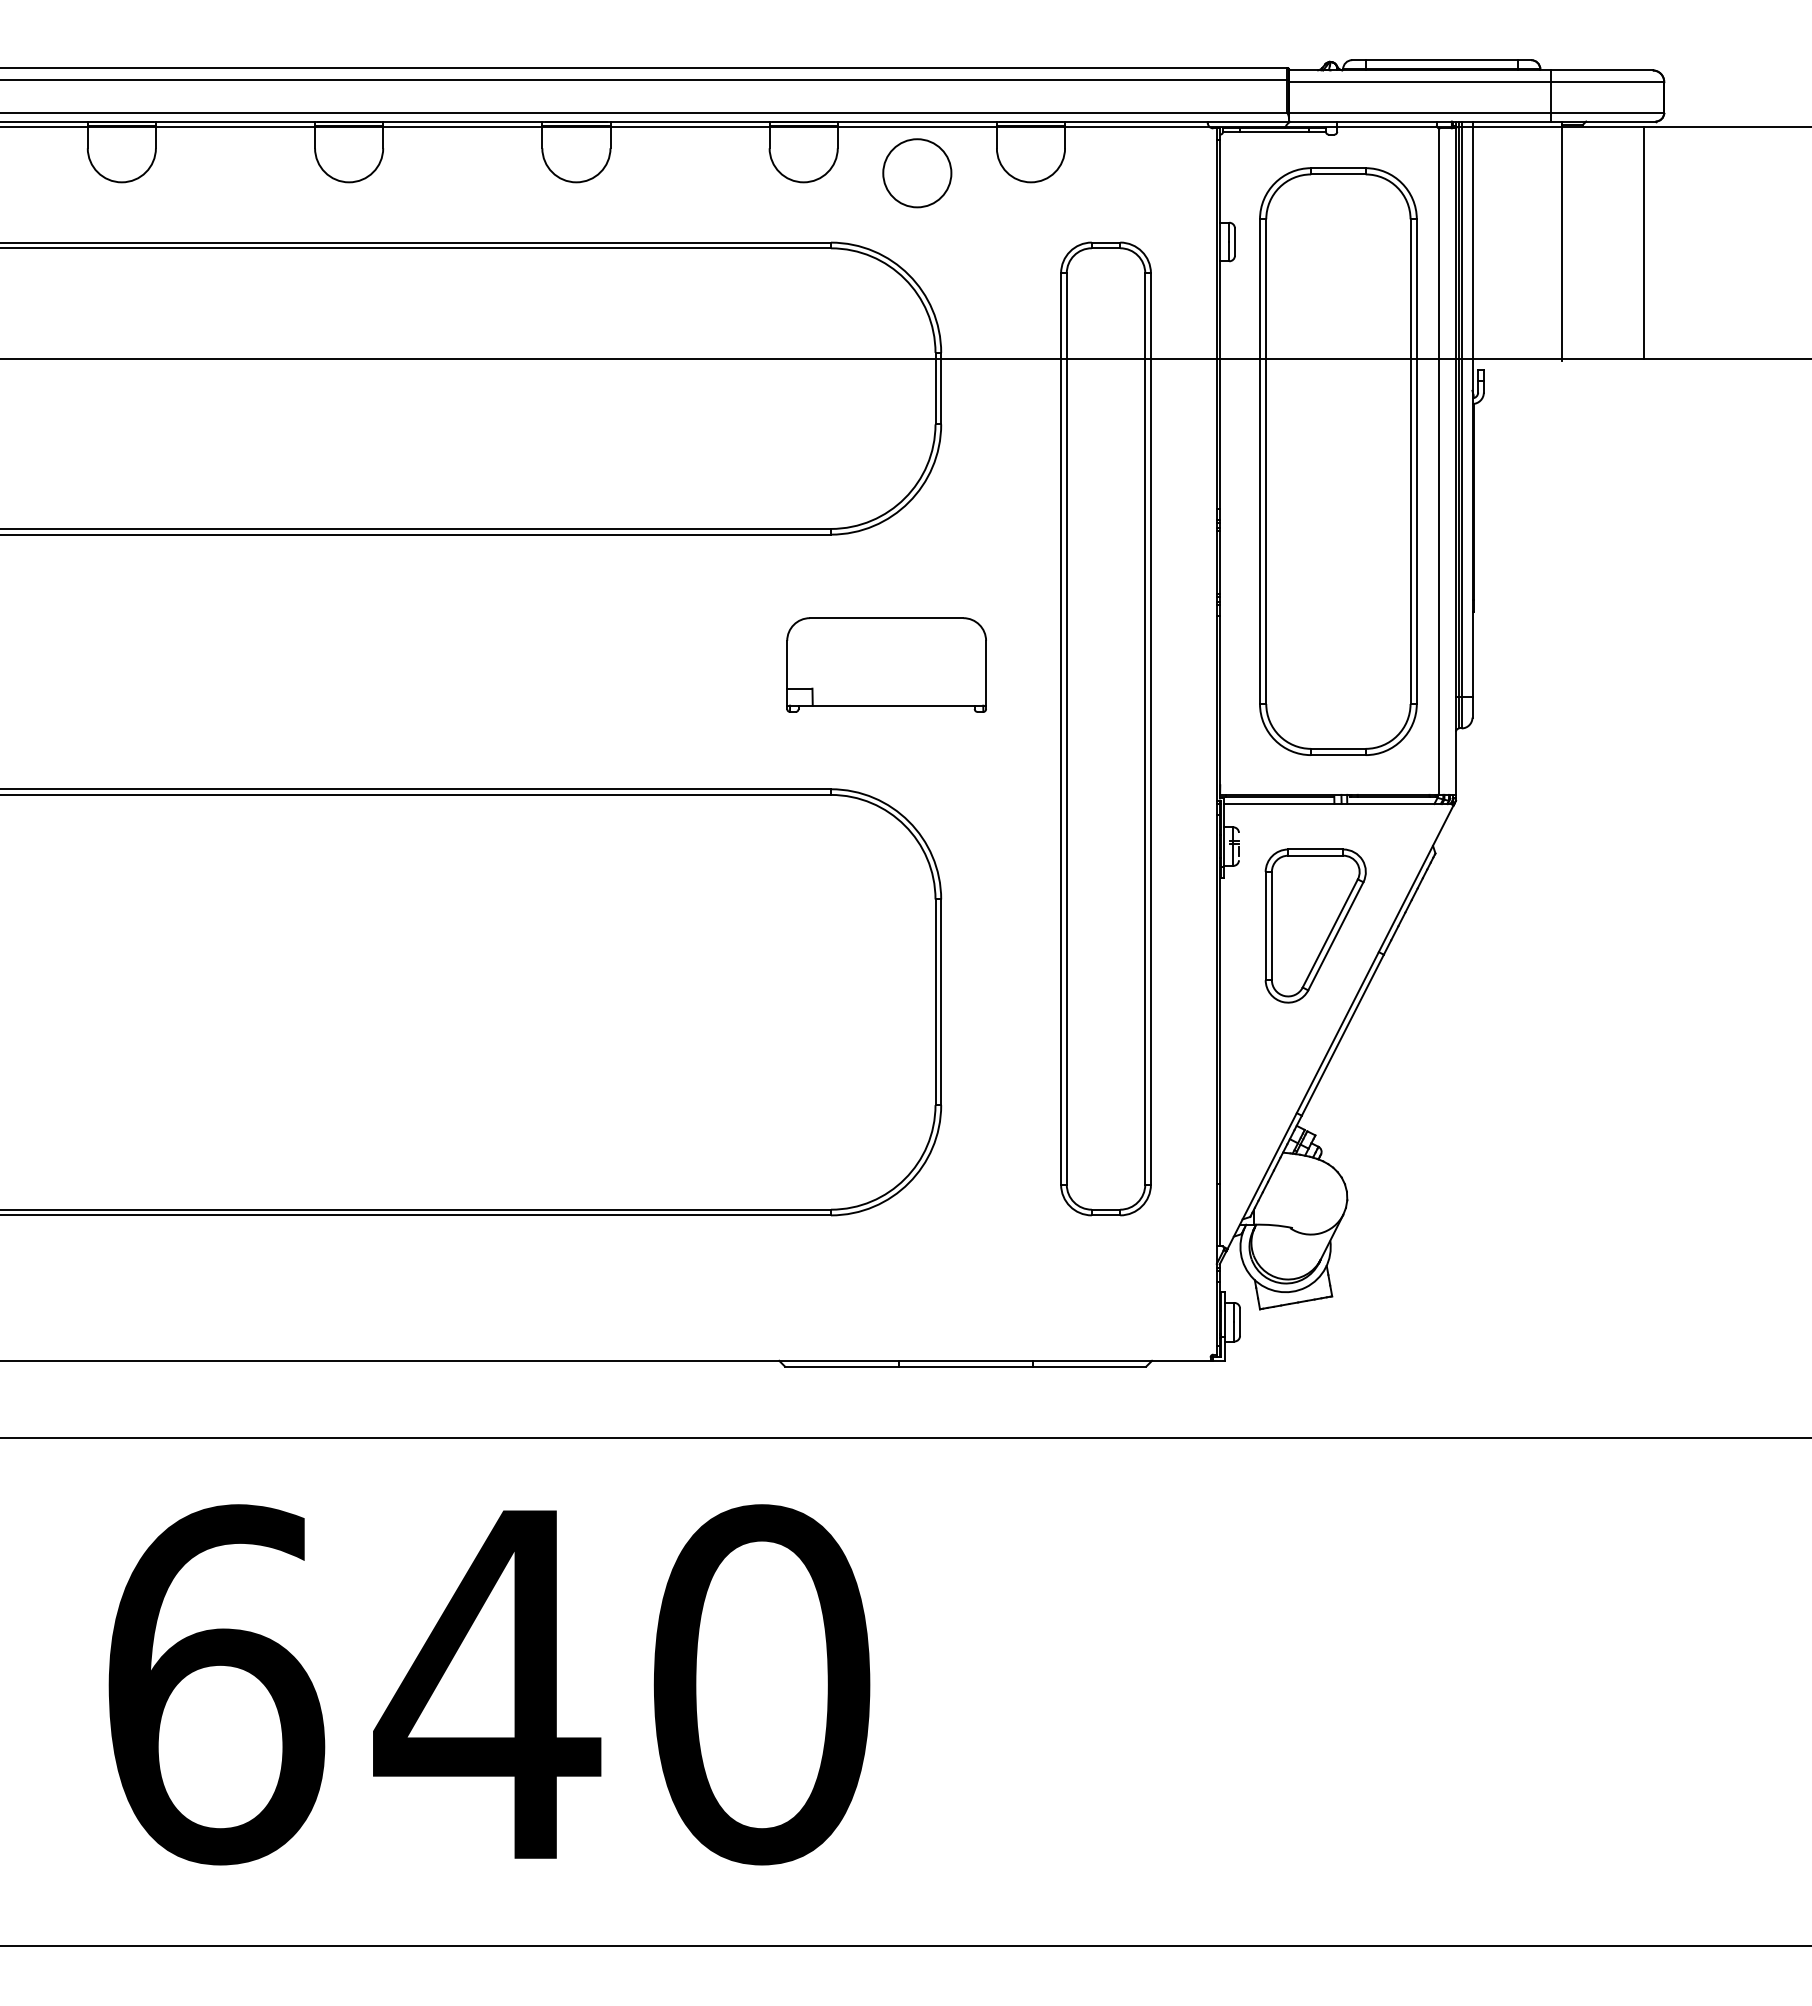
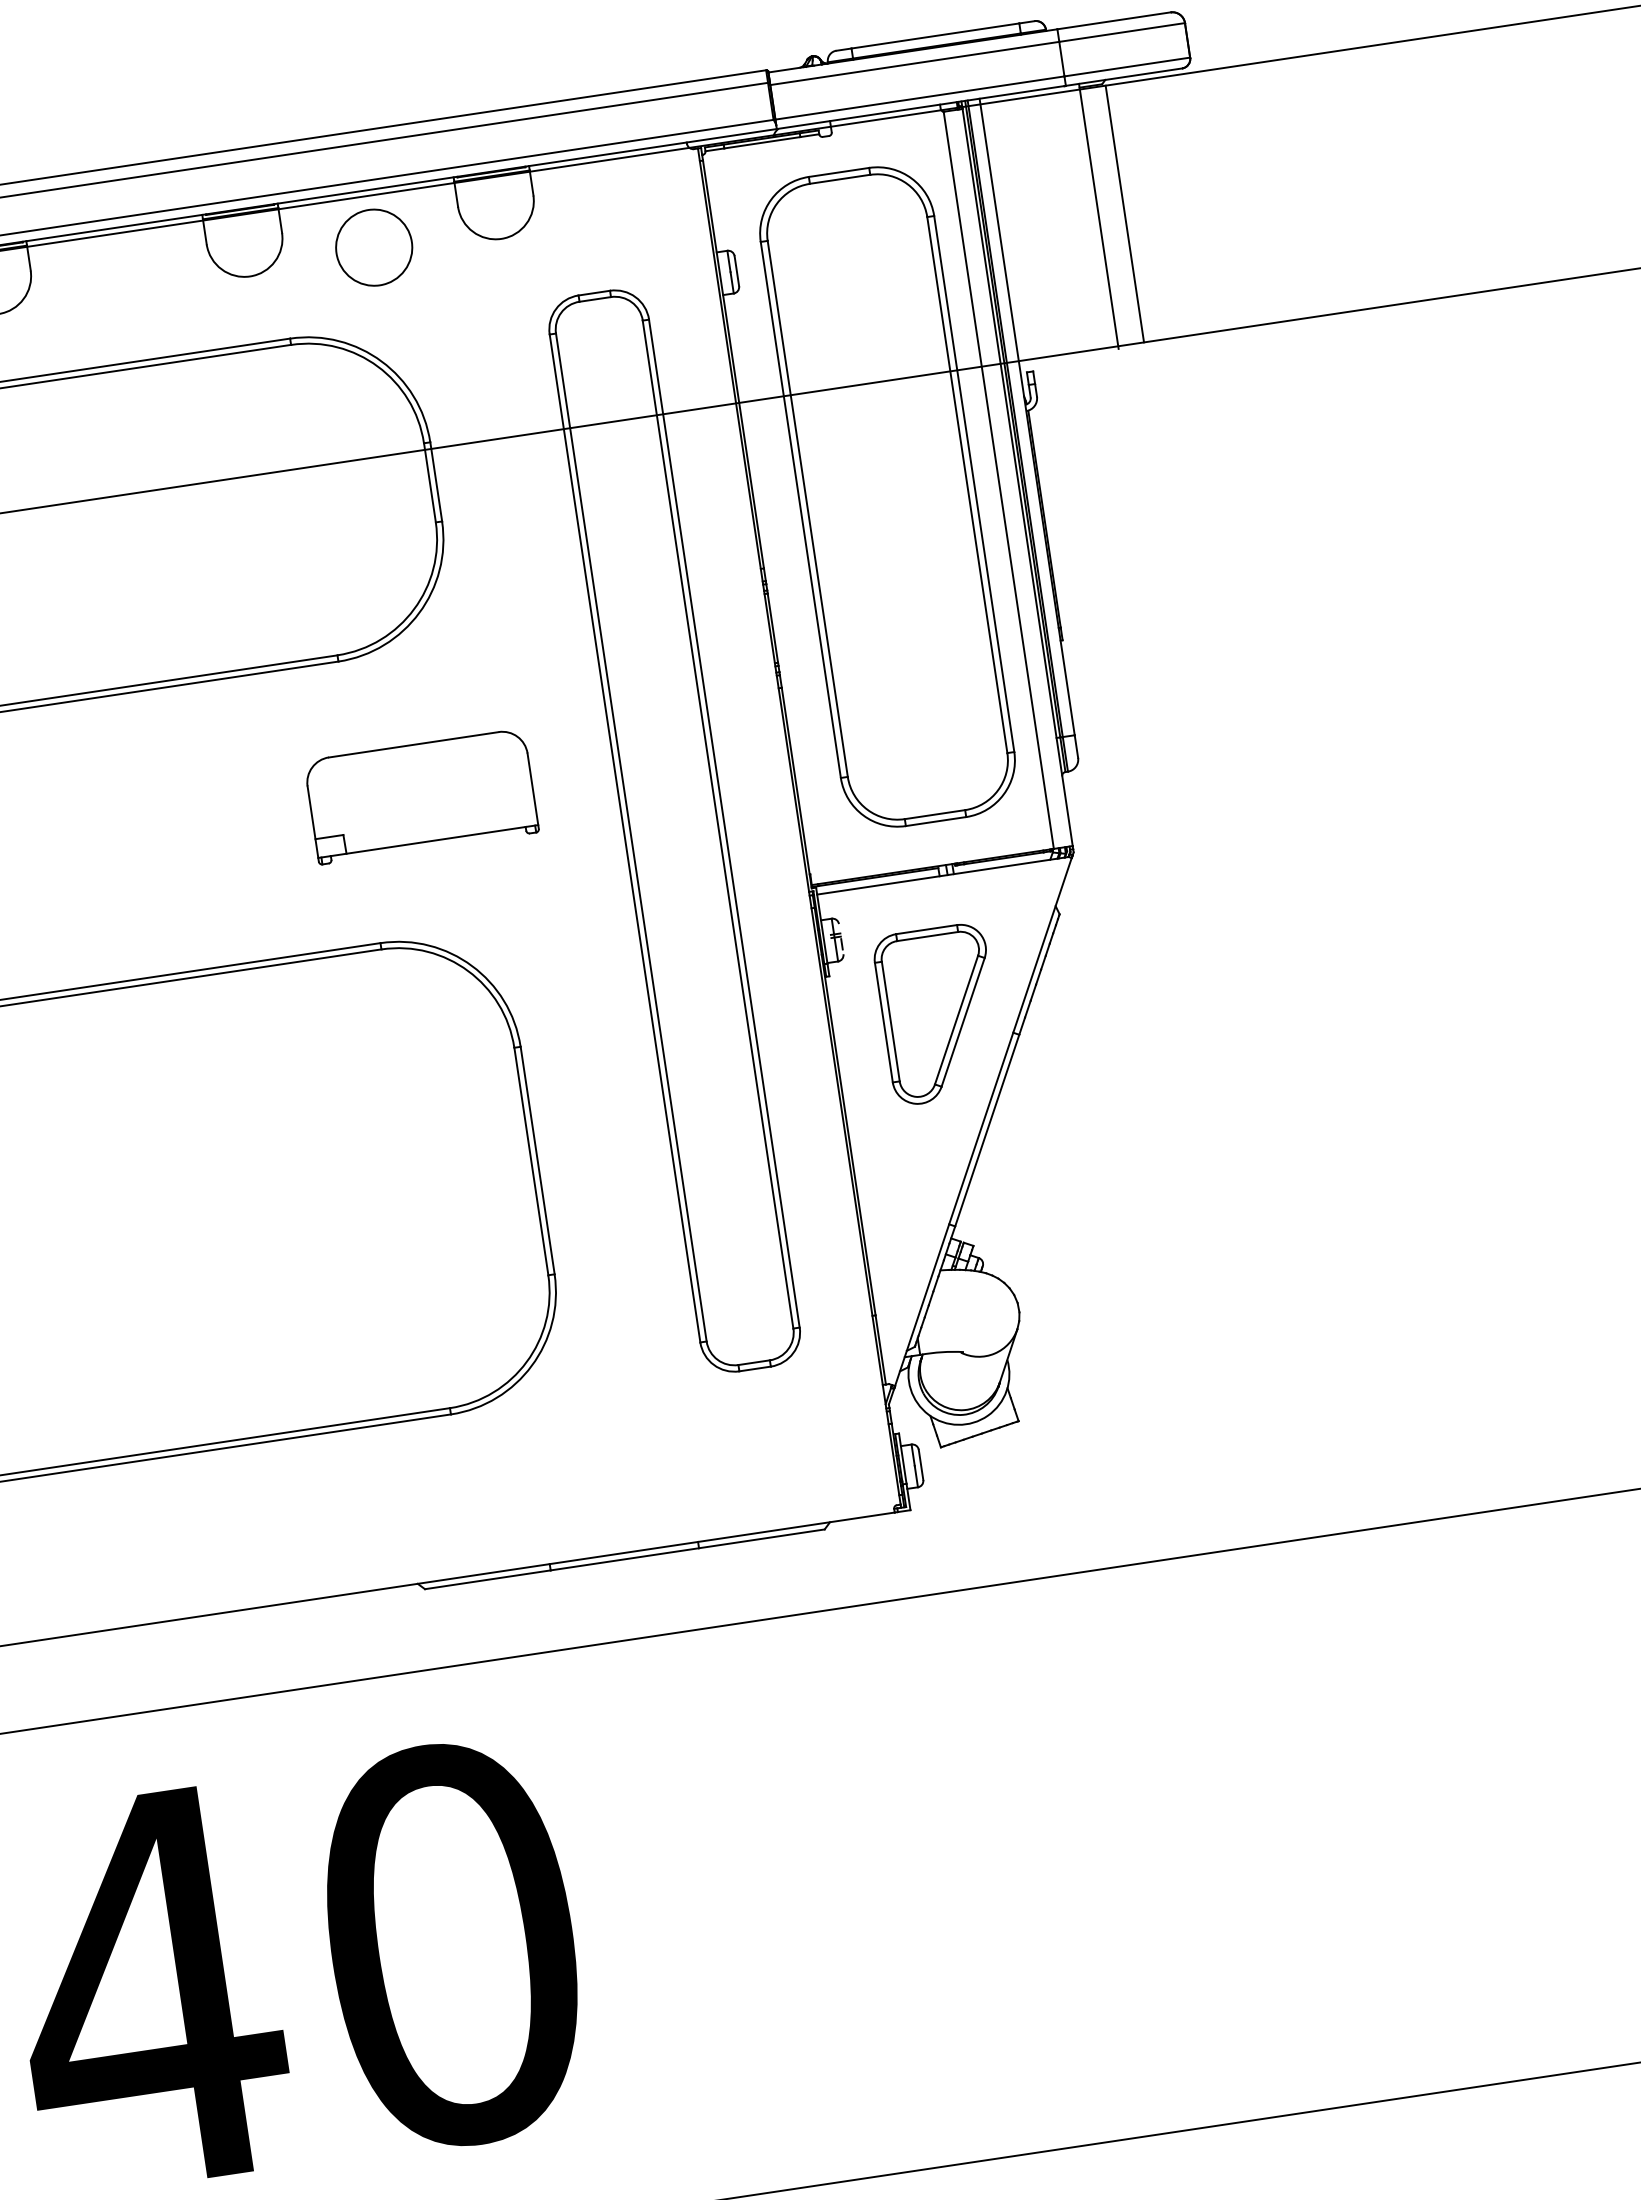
line: (1643, 242) -> (1124, 213), moved

